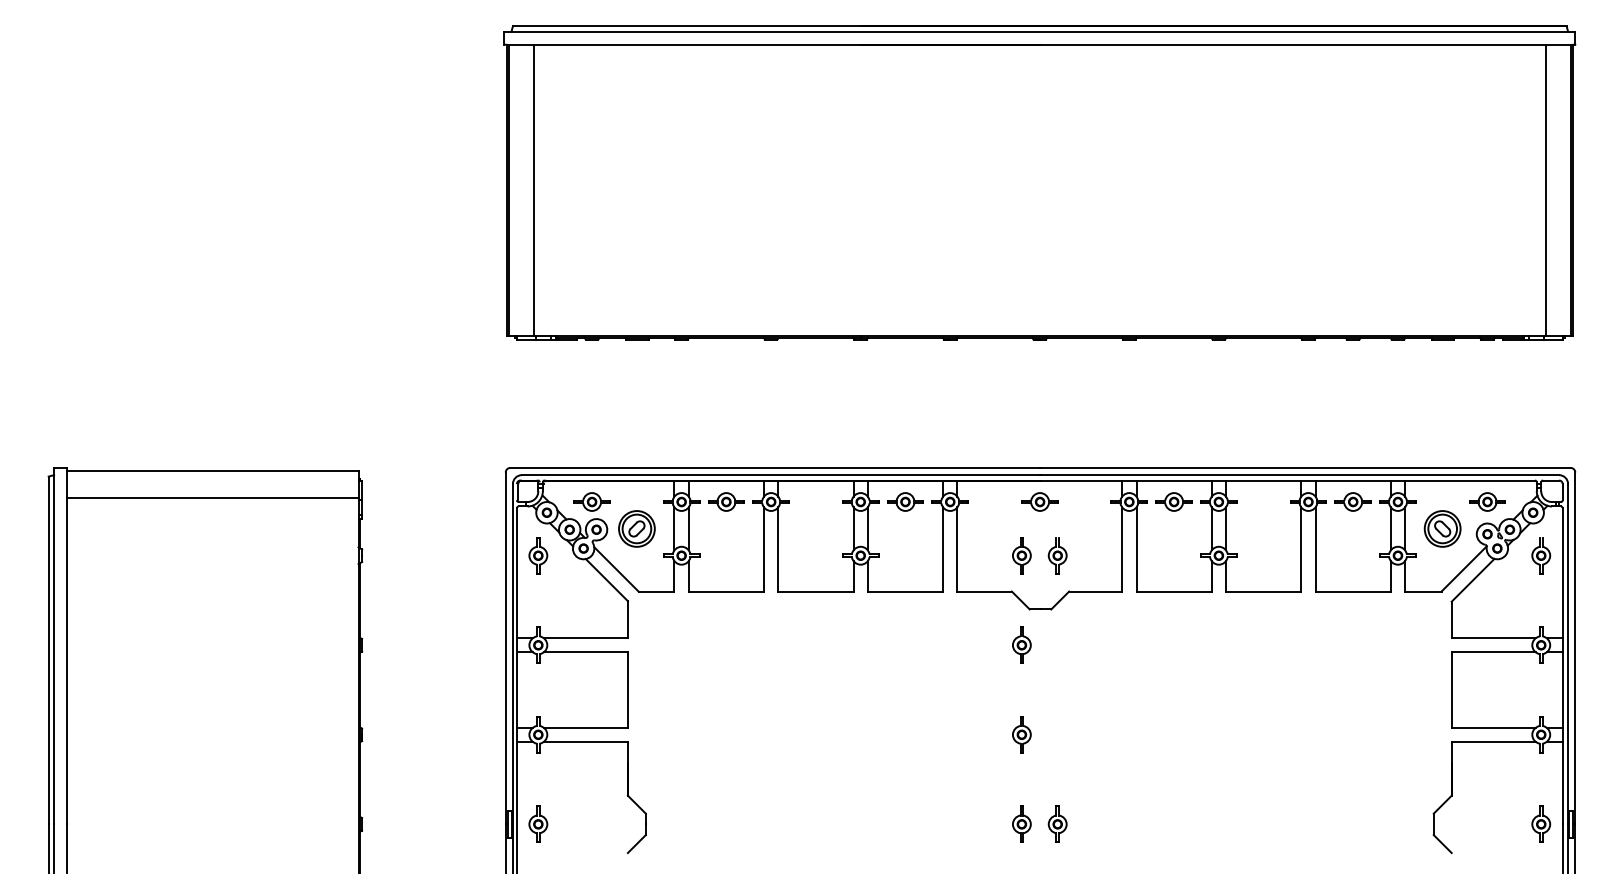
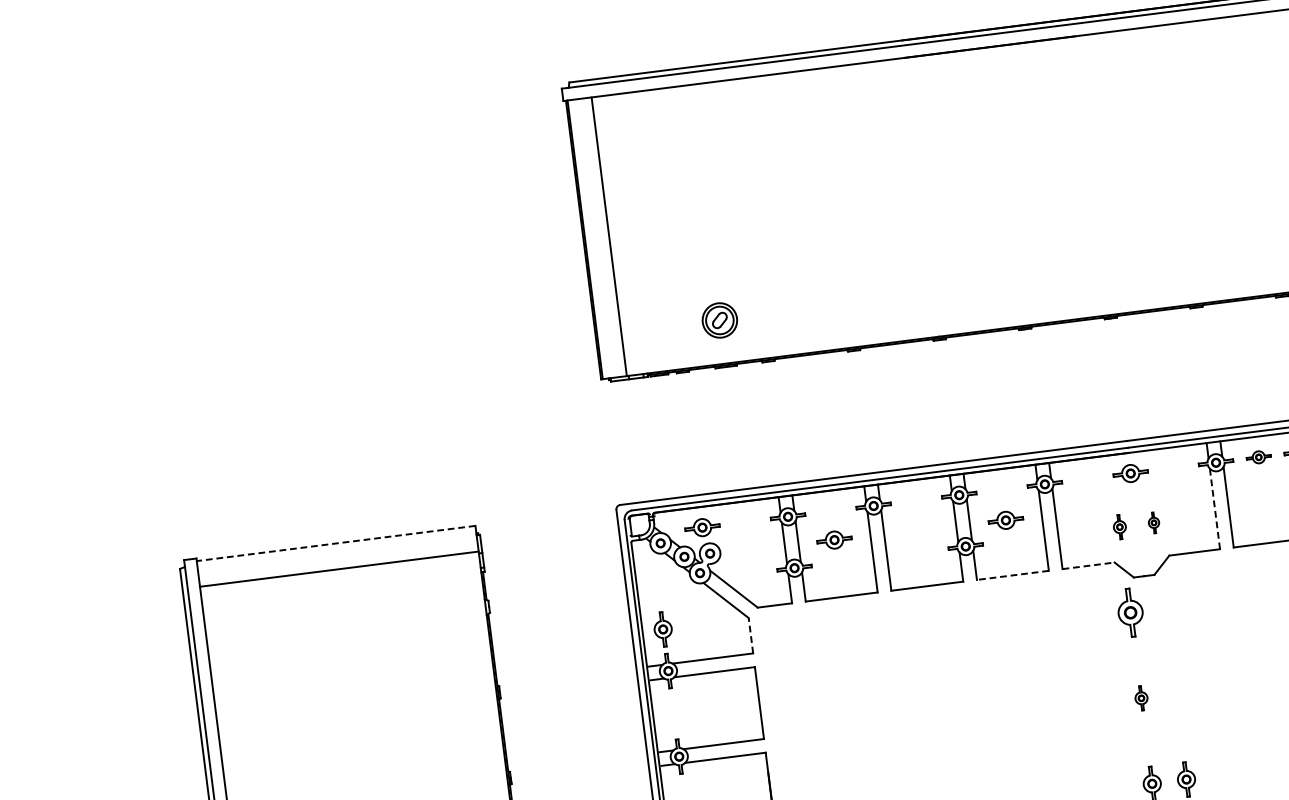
line: (212, 470) -> (335, 543), solid -> dashed
part: (726, 501) -> (834, 539), moved
part: (905, 501) -> (1005, 519), moved
part: (1173, 501) -> (1258, 456), size x0.7
part: (636, 528) -> (719, 320), moved
line: (1122, 548) -> (1215, 508), solid -> dashed
part: (538, 555) -> (663, 629), moved
part: (1021, 555) -> (1119, 526), size x0.7
part: (1057, 555) -> (1153, 522), size x0.6
line: (905, 591) -> (1012, 575), solid -> dashed
line: (985, 591) -> (1089, 565), solid -> dashed
line: (627, 619) -> (750, 635), solid -> dashed
part: (1021, 644) -> (1130, 611), size x1.4
part: (1021, 734) -> (1141, 698), size x0.7

